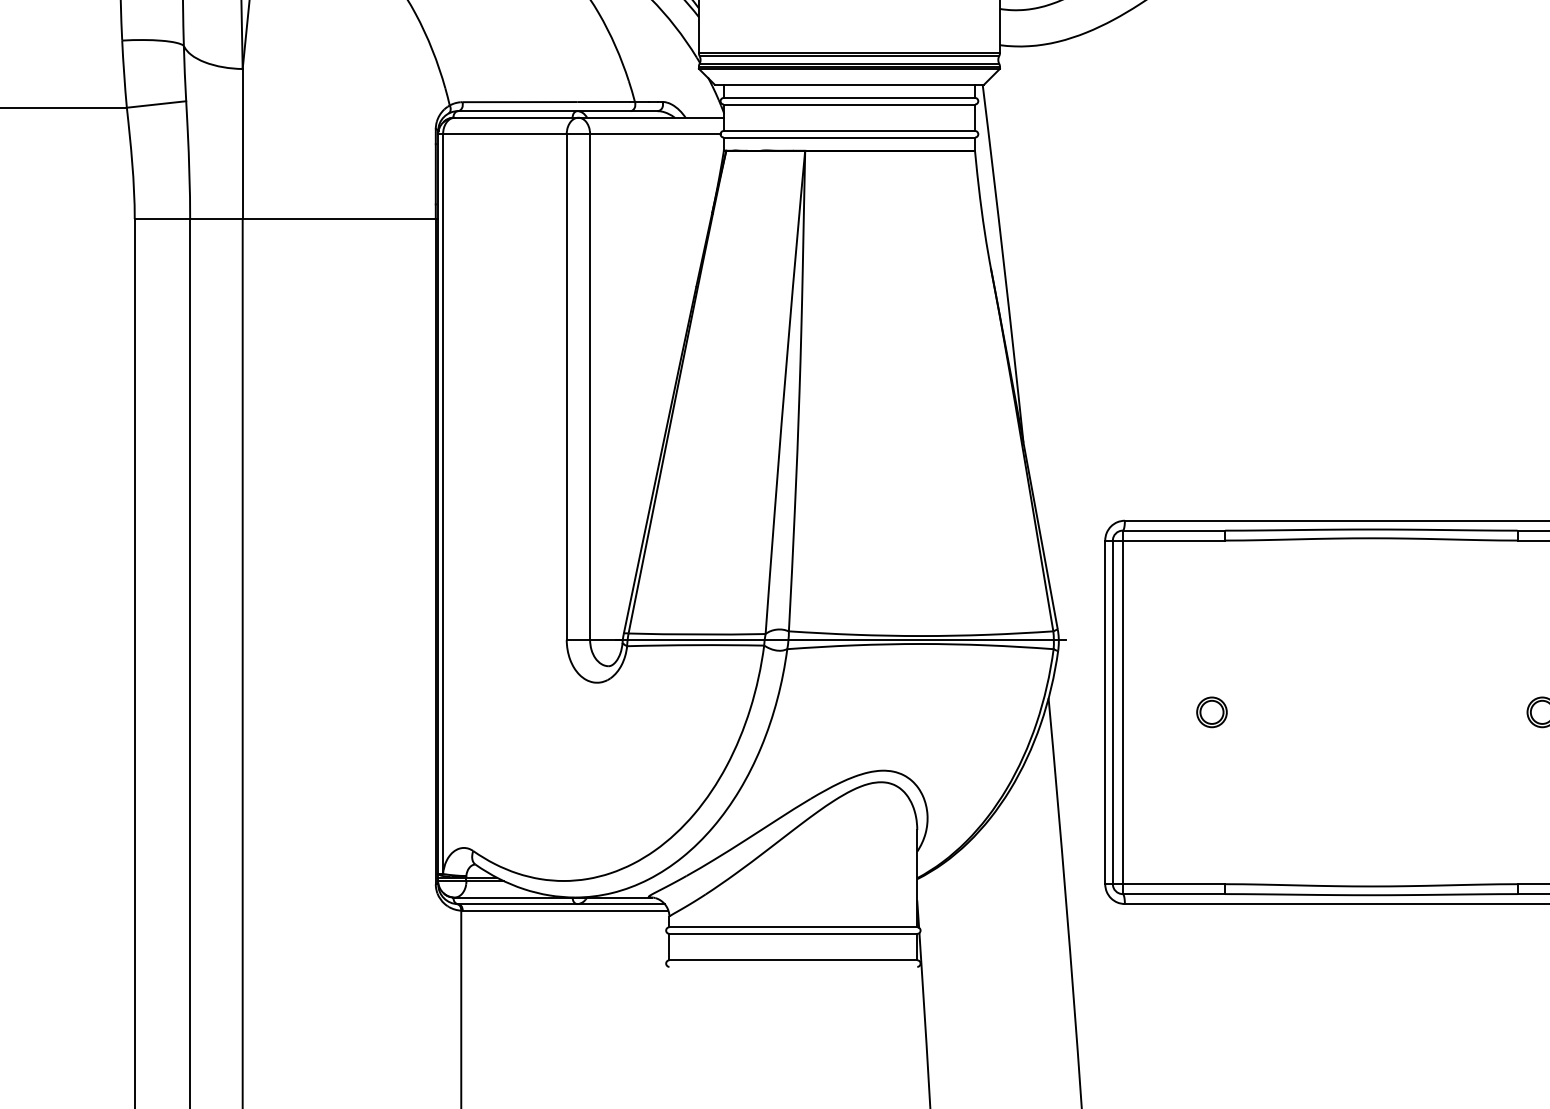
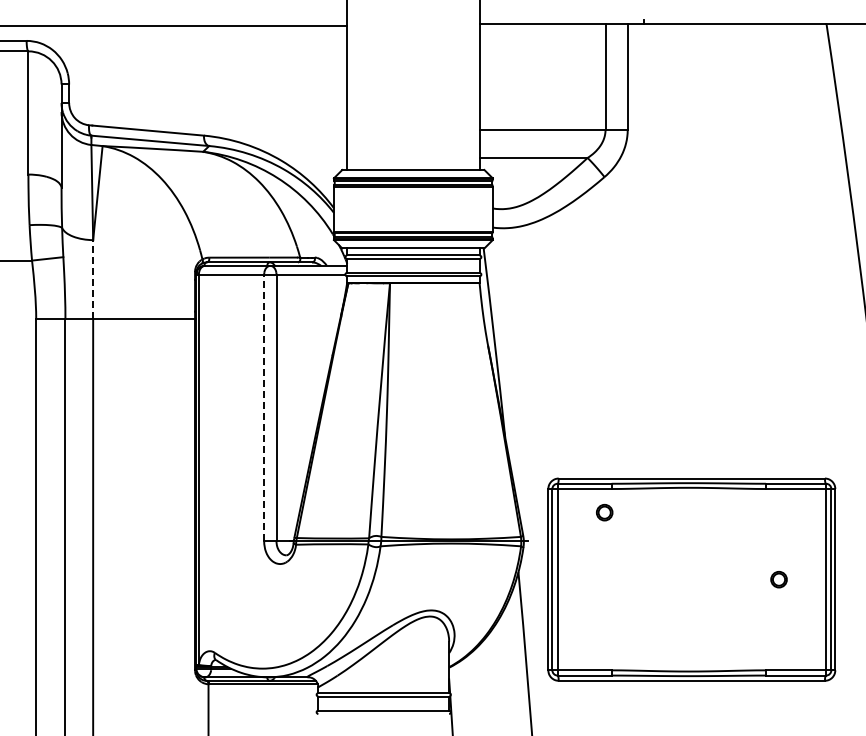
line: (243, 143) -> (93, 279), solid -> dashed
line: (567, 386) -> (264, 407), solid -> dashed
part: (1211, 712) -> (604, 512), moved

